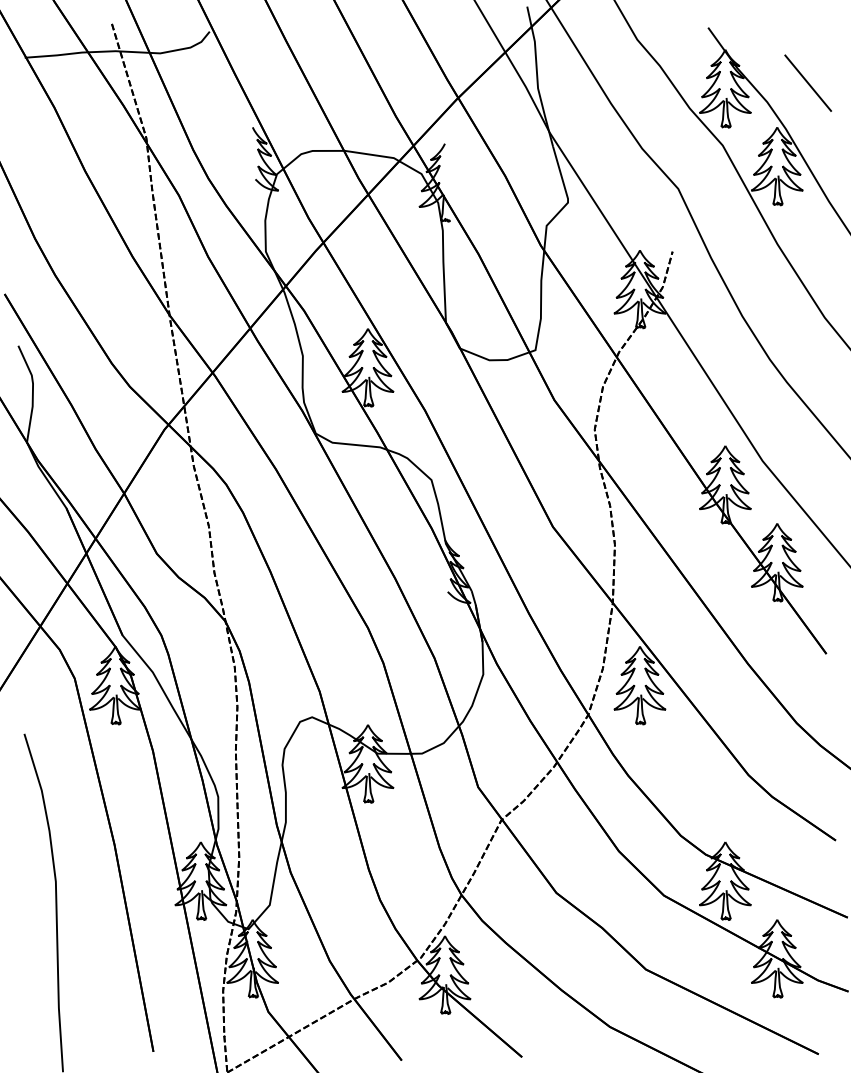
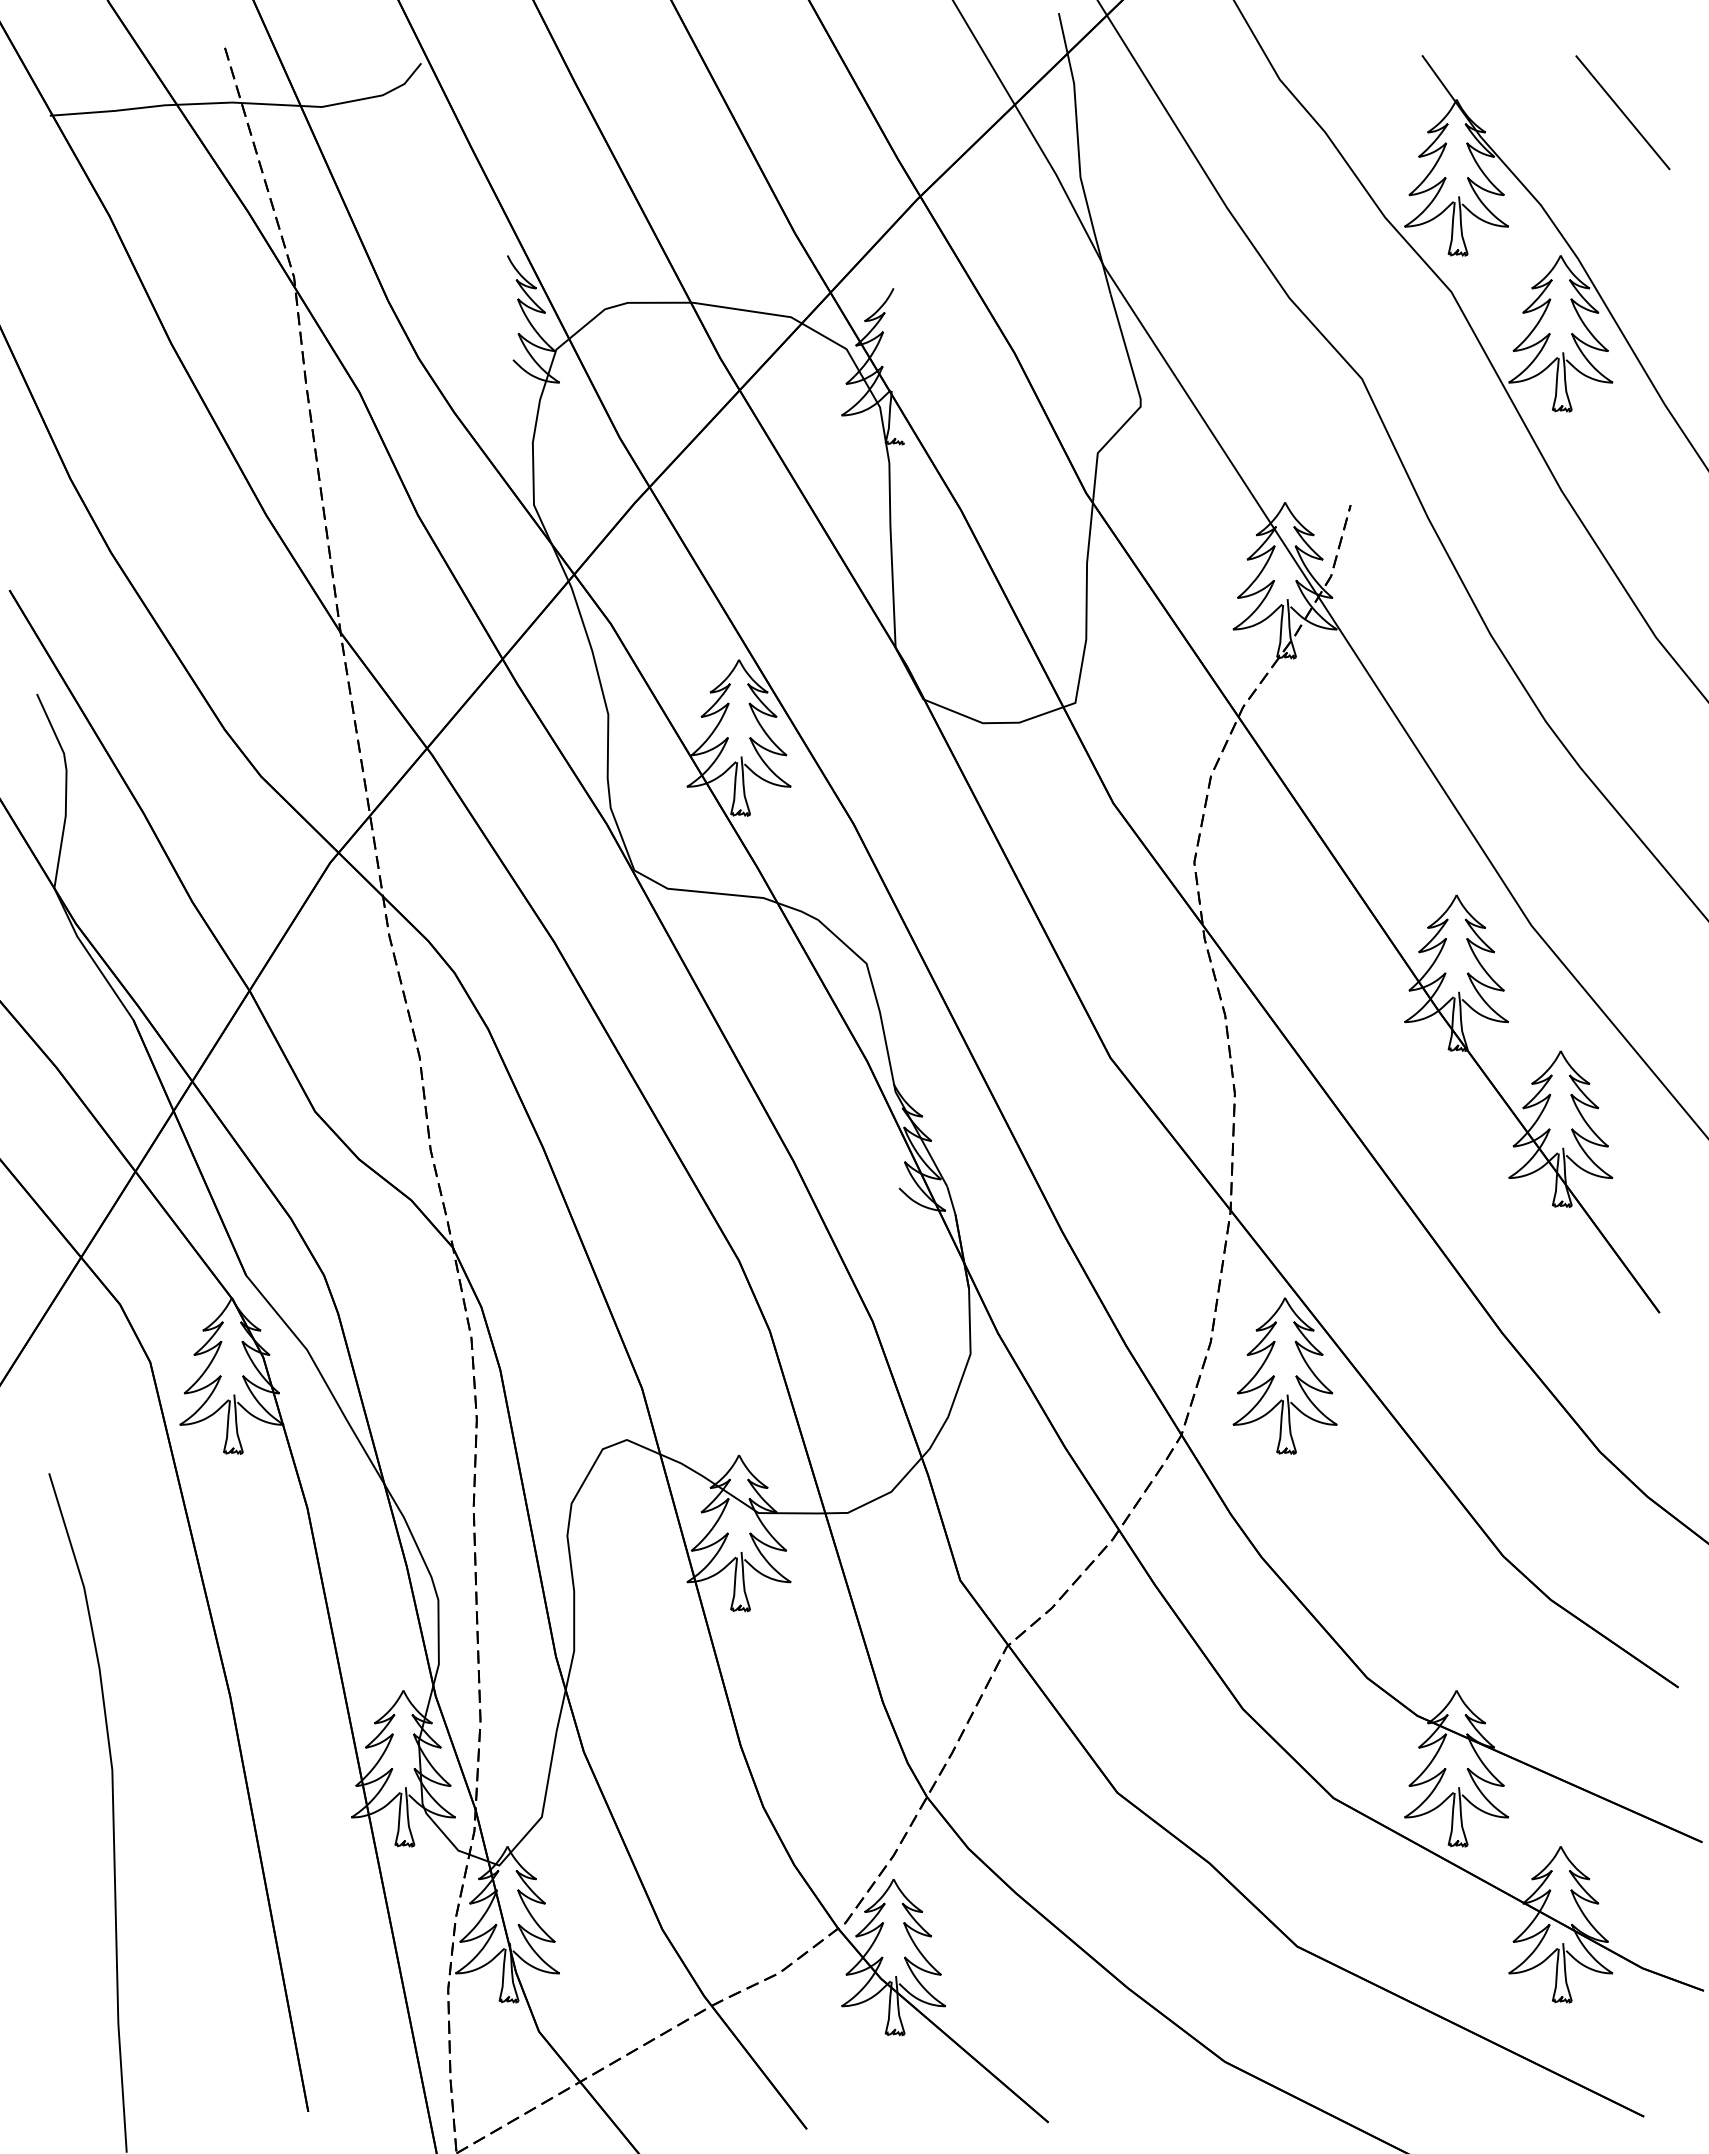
line: (807, 82) -> (1621, 111), moved

